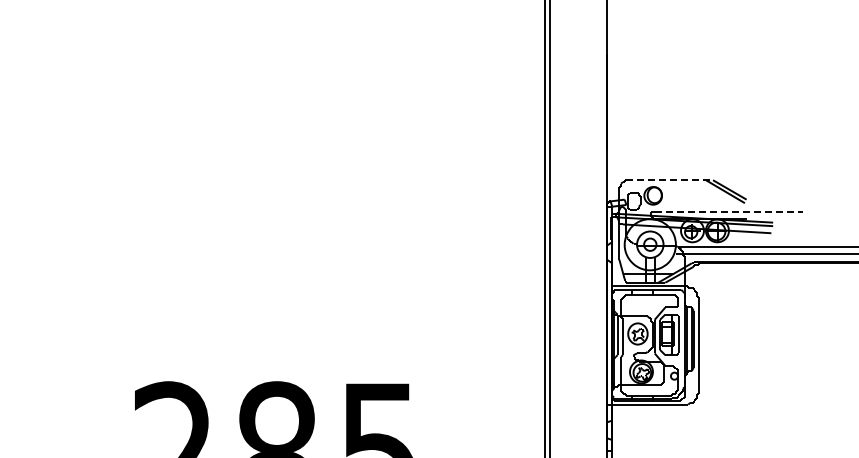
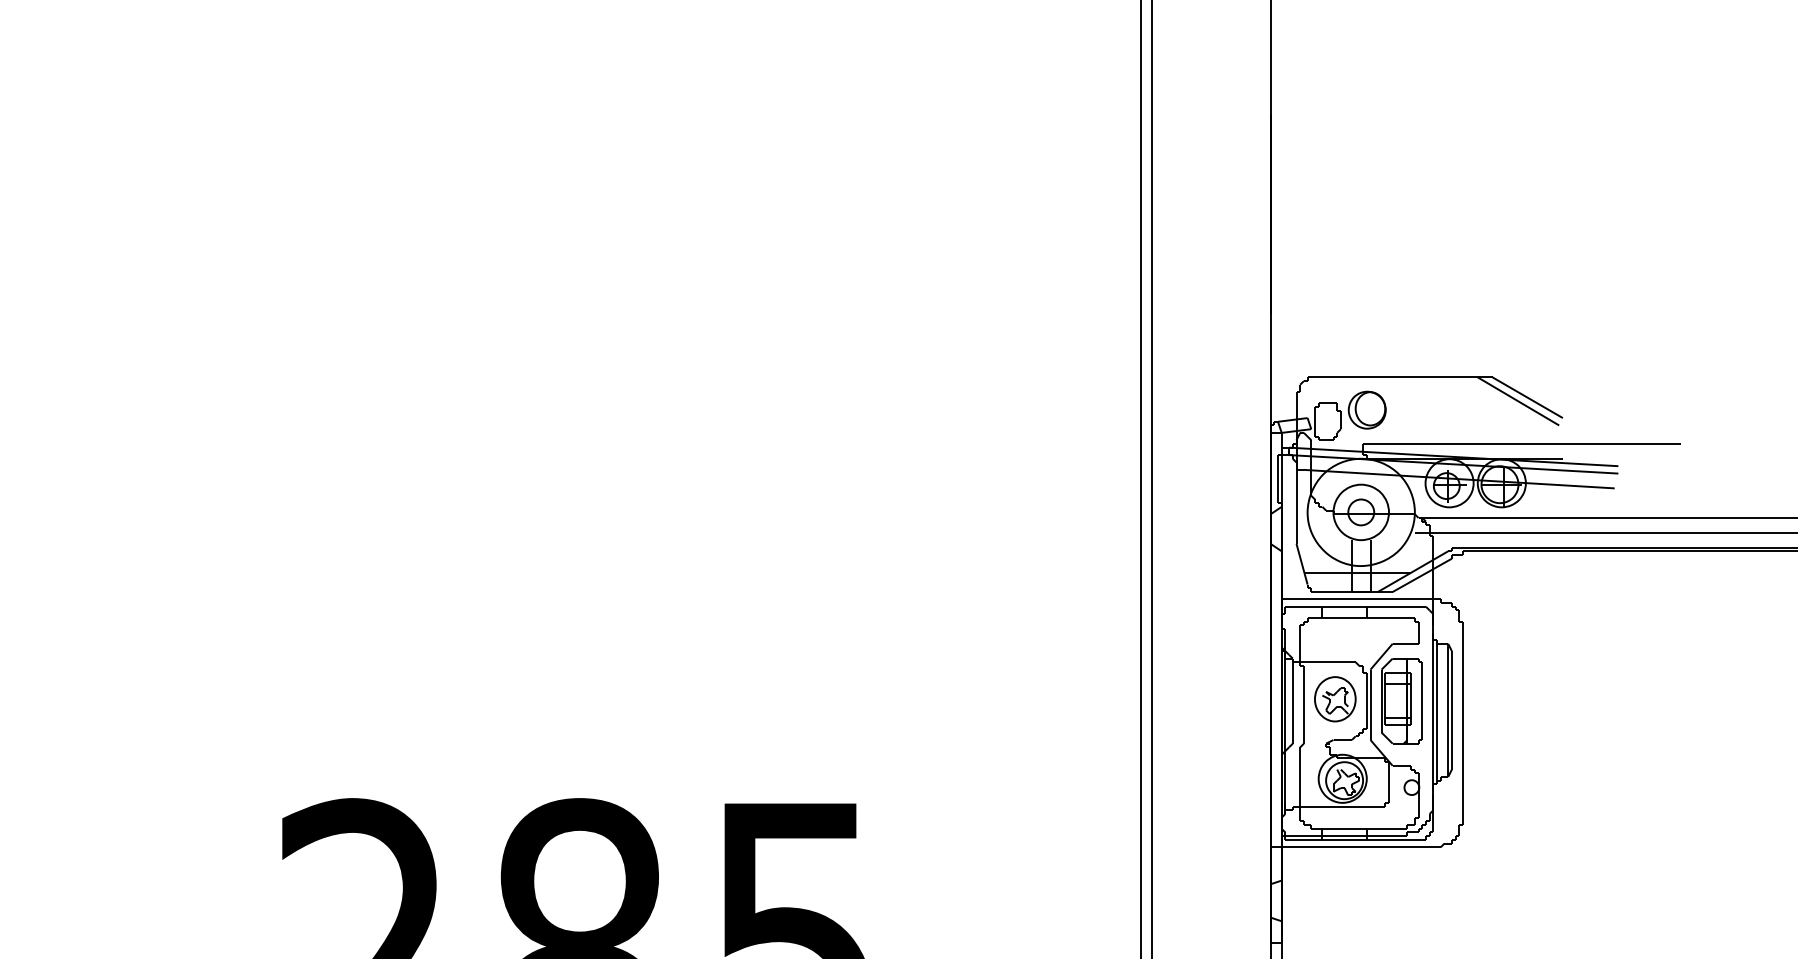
line: (670, 180) -> (1403, 377), dashed -> solid
line: (729, 212) -> (1527, 444), dashed -> solid

